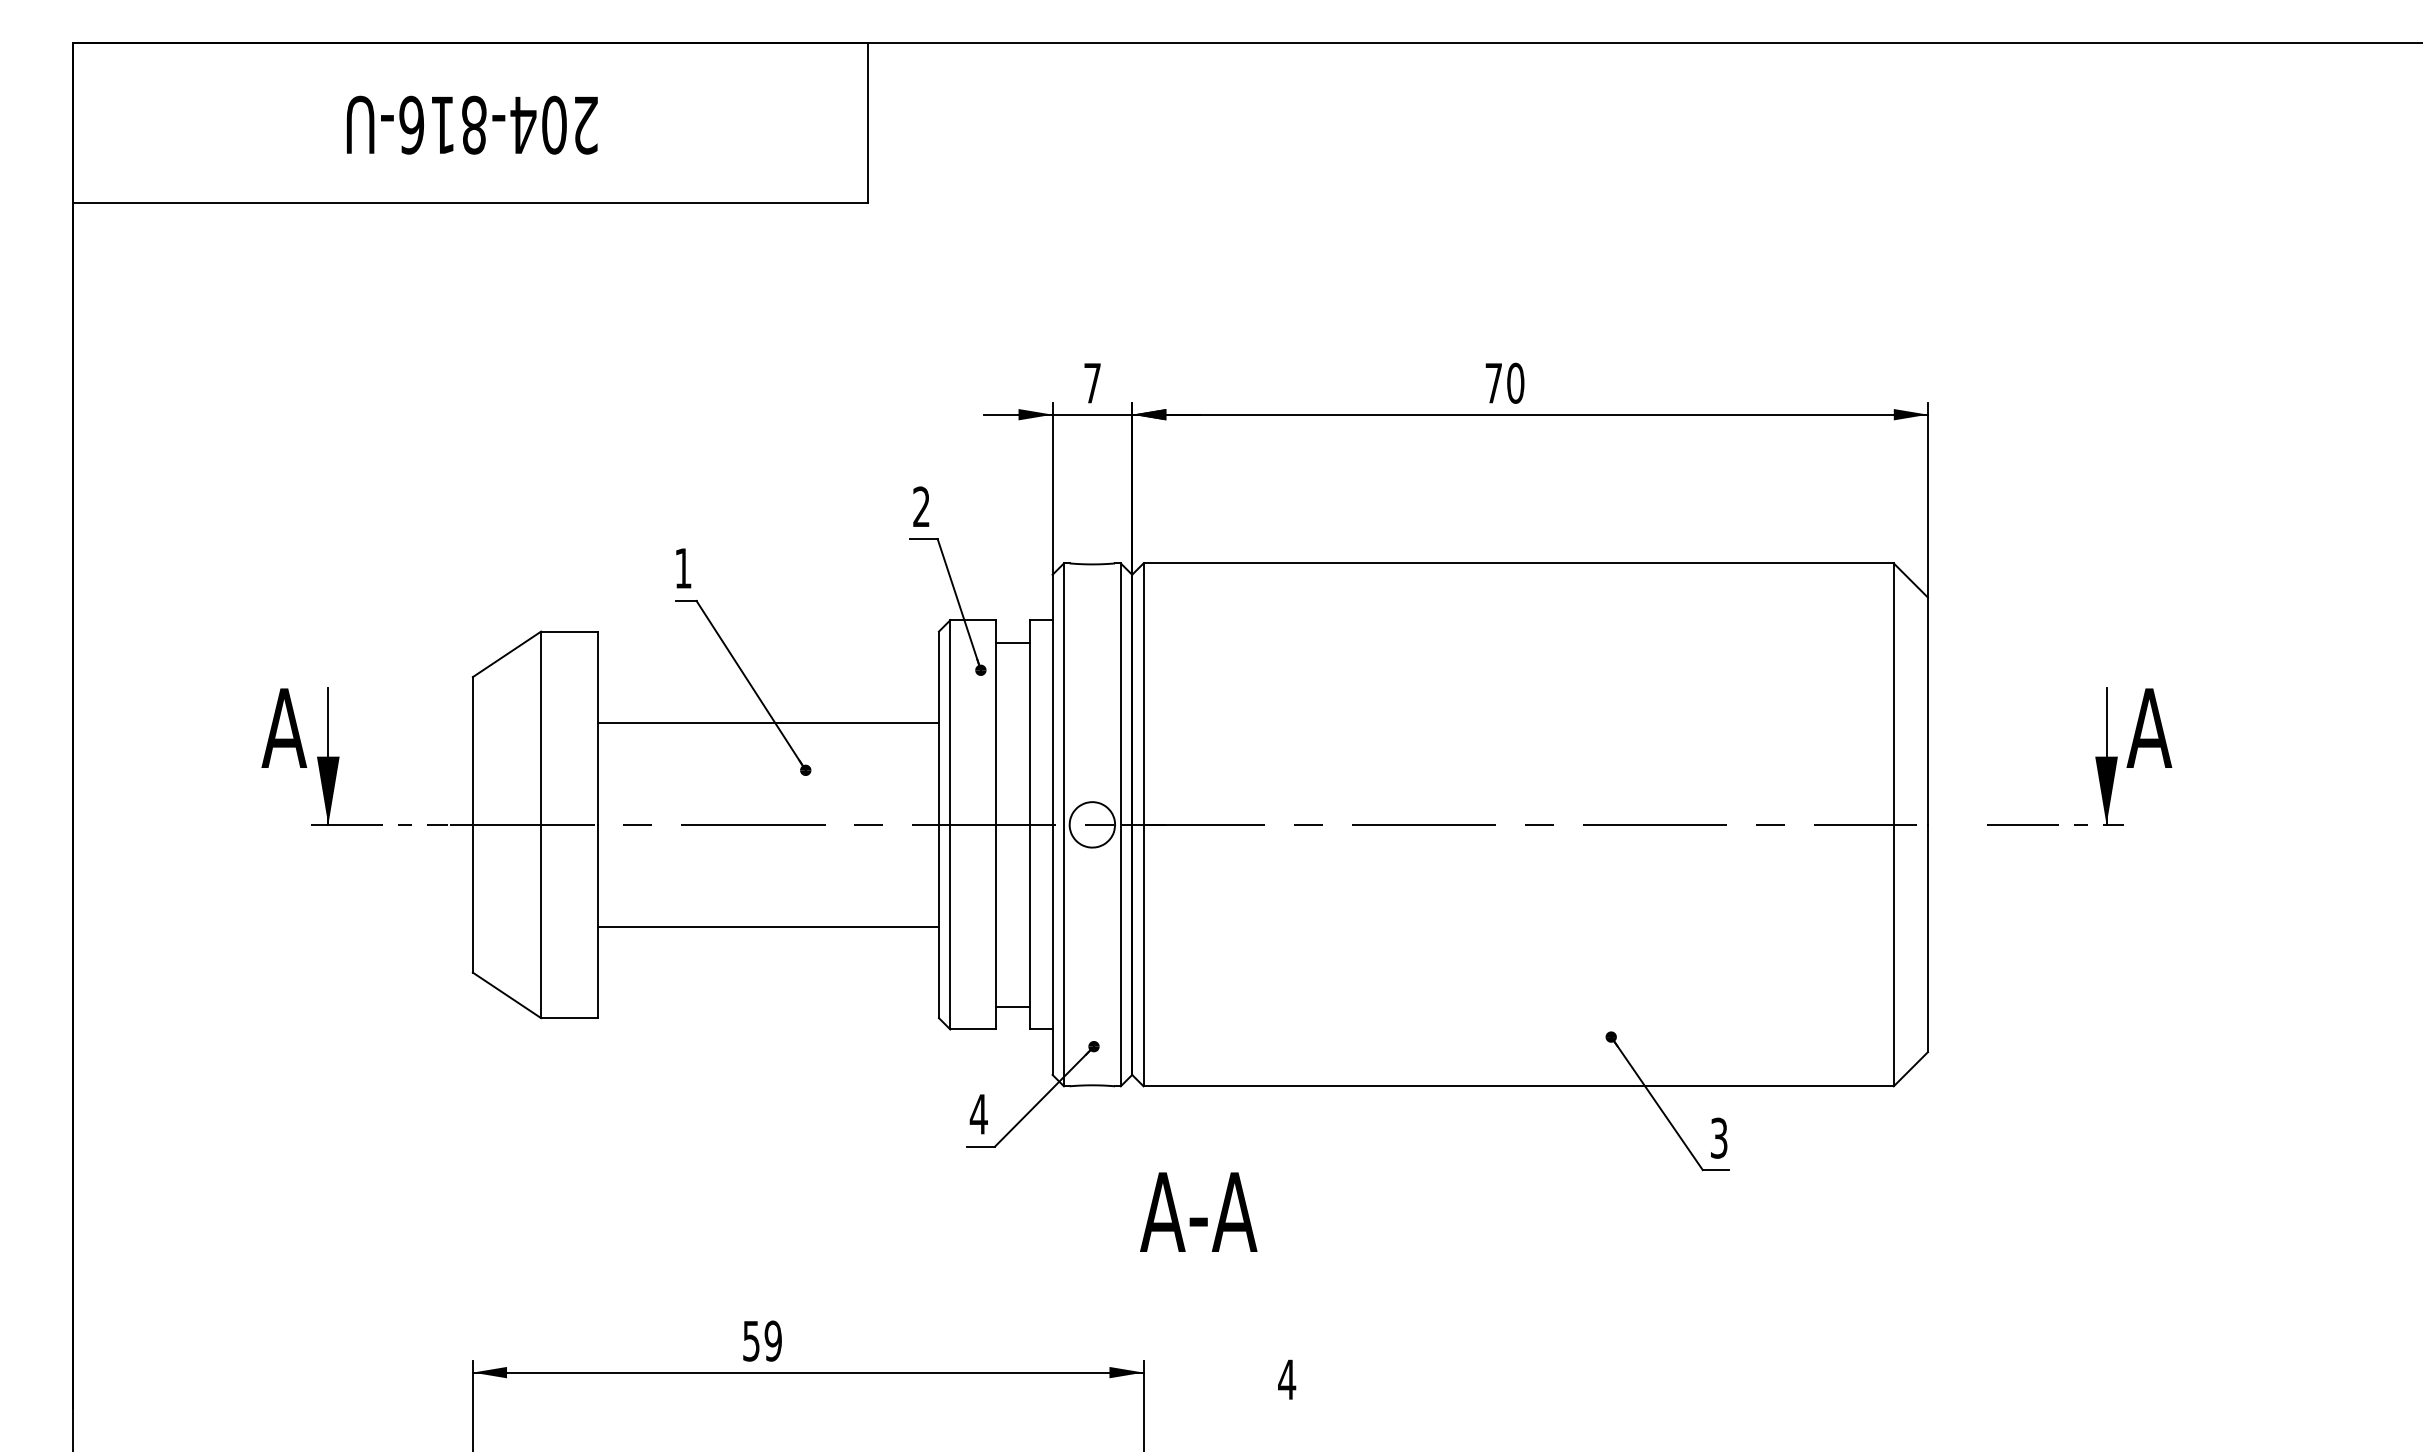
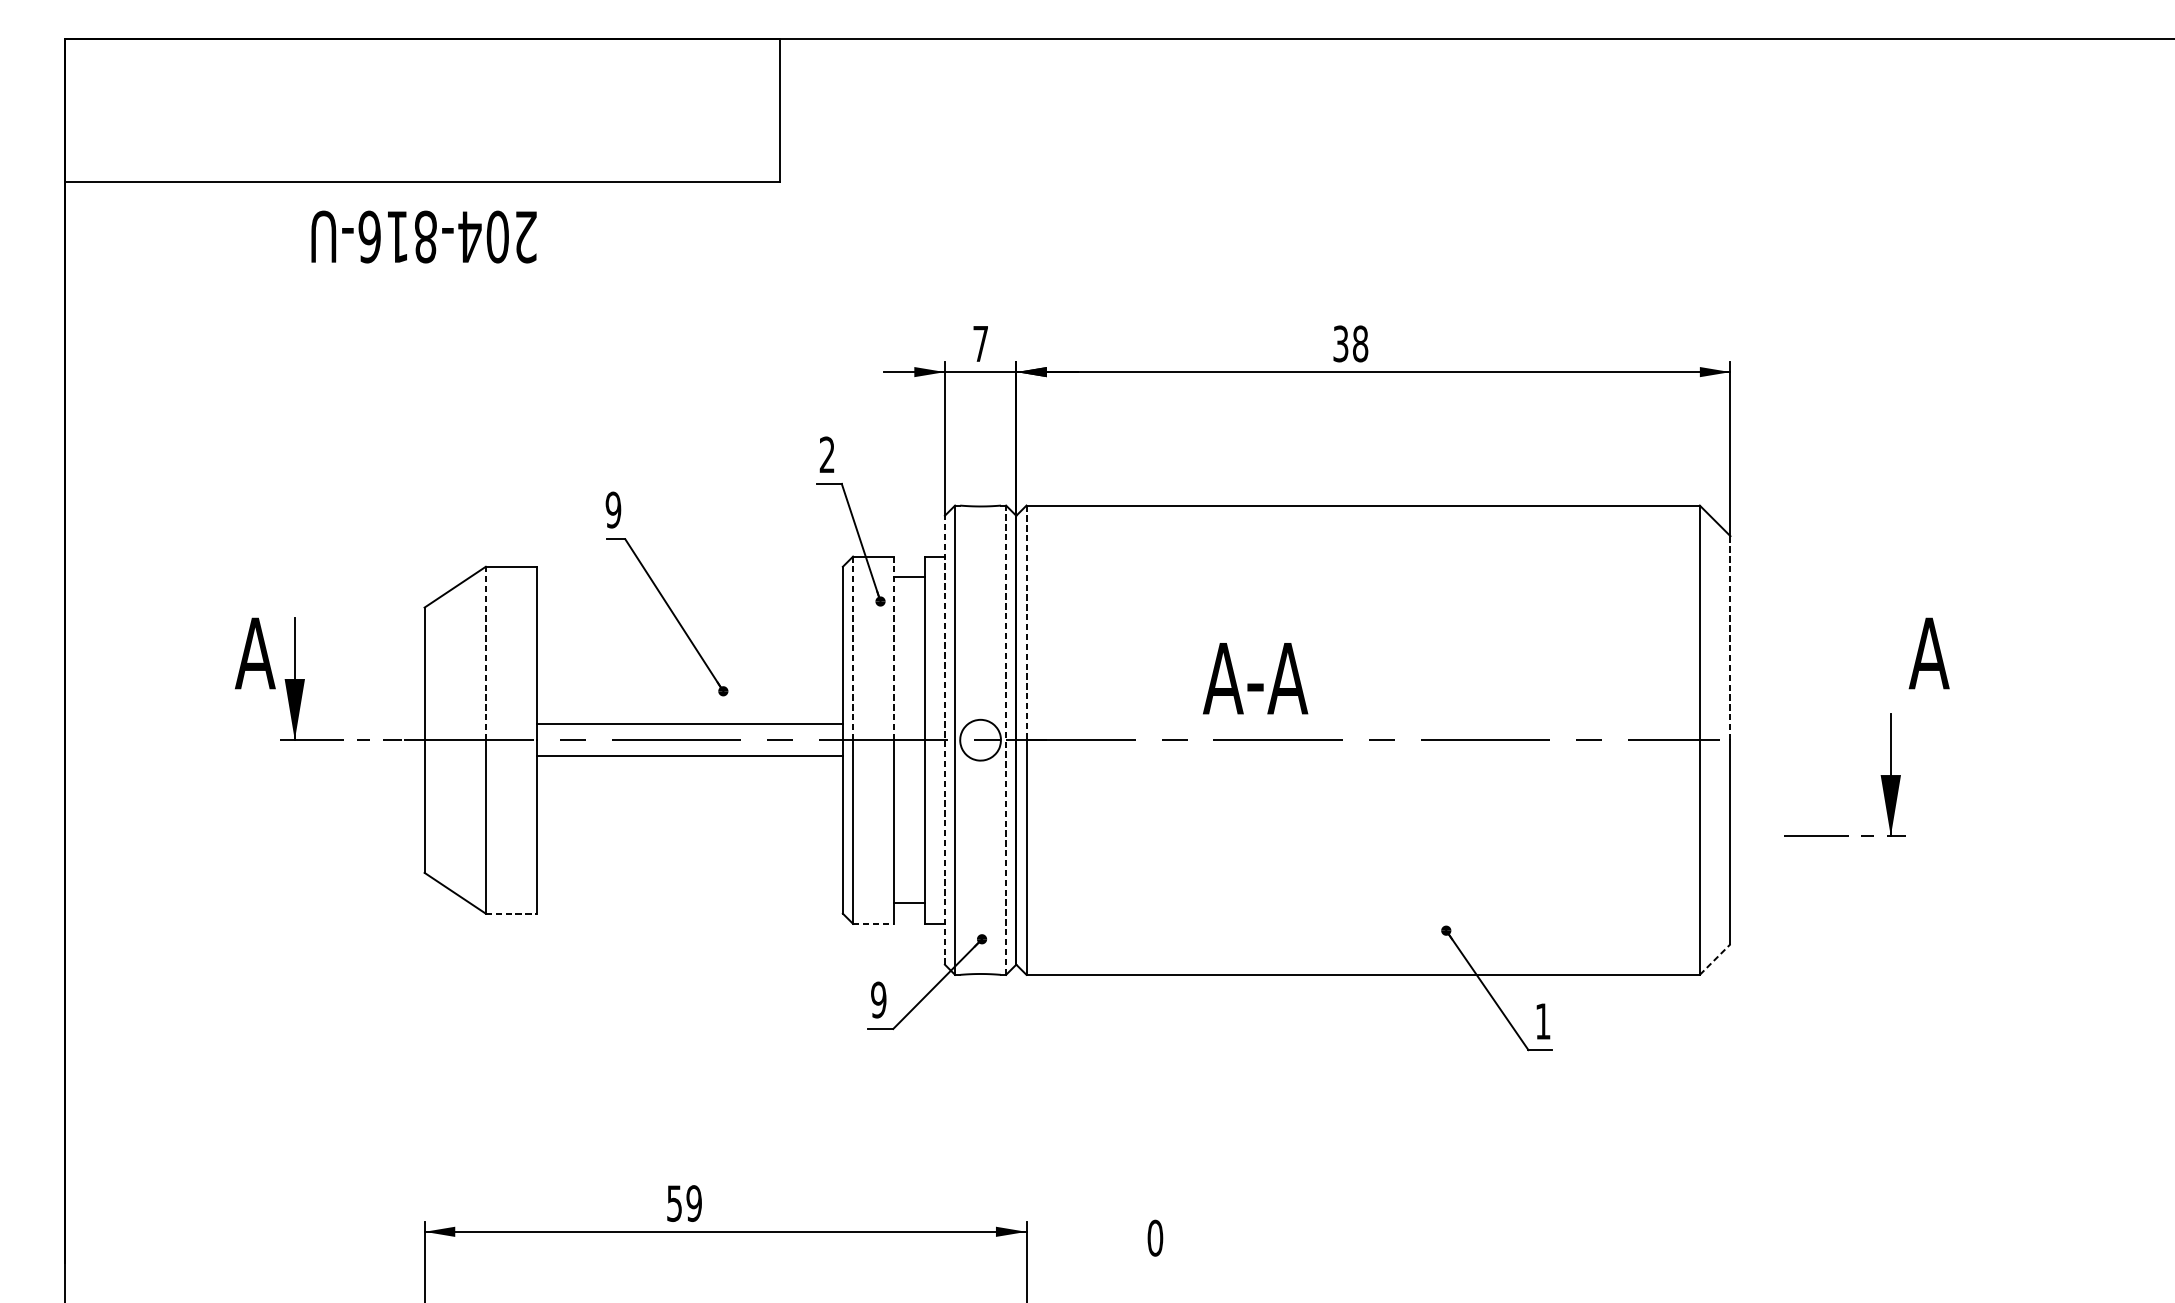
text: (472, 124) -> (424, 236), moved
text: (1504, 382) -> (1350, 343), 70 -> 38
text: (682, 567) -> (612, 509), 1 -> 9
line: (1143, 694) -> (1026, 623), solid -> dashed
line: (1927, 711) -> (1730, 638), solid -> dashed
line: (767, 722) -> (689, 723), moved
line: (950, 722) -> (853, 648), solid -> dashed
line: (995, 722) -> (893, 648), solid -> dashed
line: (541, 728) -> (486, 653), solid -> dashed
part: (2095, 756) -> (1880, 774), moved
line: (1052, 824) -> (944, 739), solid -> dashed
line: (1120, 824) -> (1005, 739), solid -> dashed
line: (767, 927) -> (689, 756), moved
line: (570, 1018) -> (512, 914), solid -> dashed
line: (973, 1029) -> (873, 923), solid -> dashed
line: (1911, 1068) -> (1715, 958), solid -> dashed
text: (978, 1113) -> (878, 999), 4 -> 9
text: (1719, 1137) -> (1543, 1020), 3 -> 1
text: (1198, 1211) -> (1255, 677), moved
text: (1287, 1379) -> (1155, 1238), 4 -> 0

